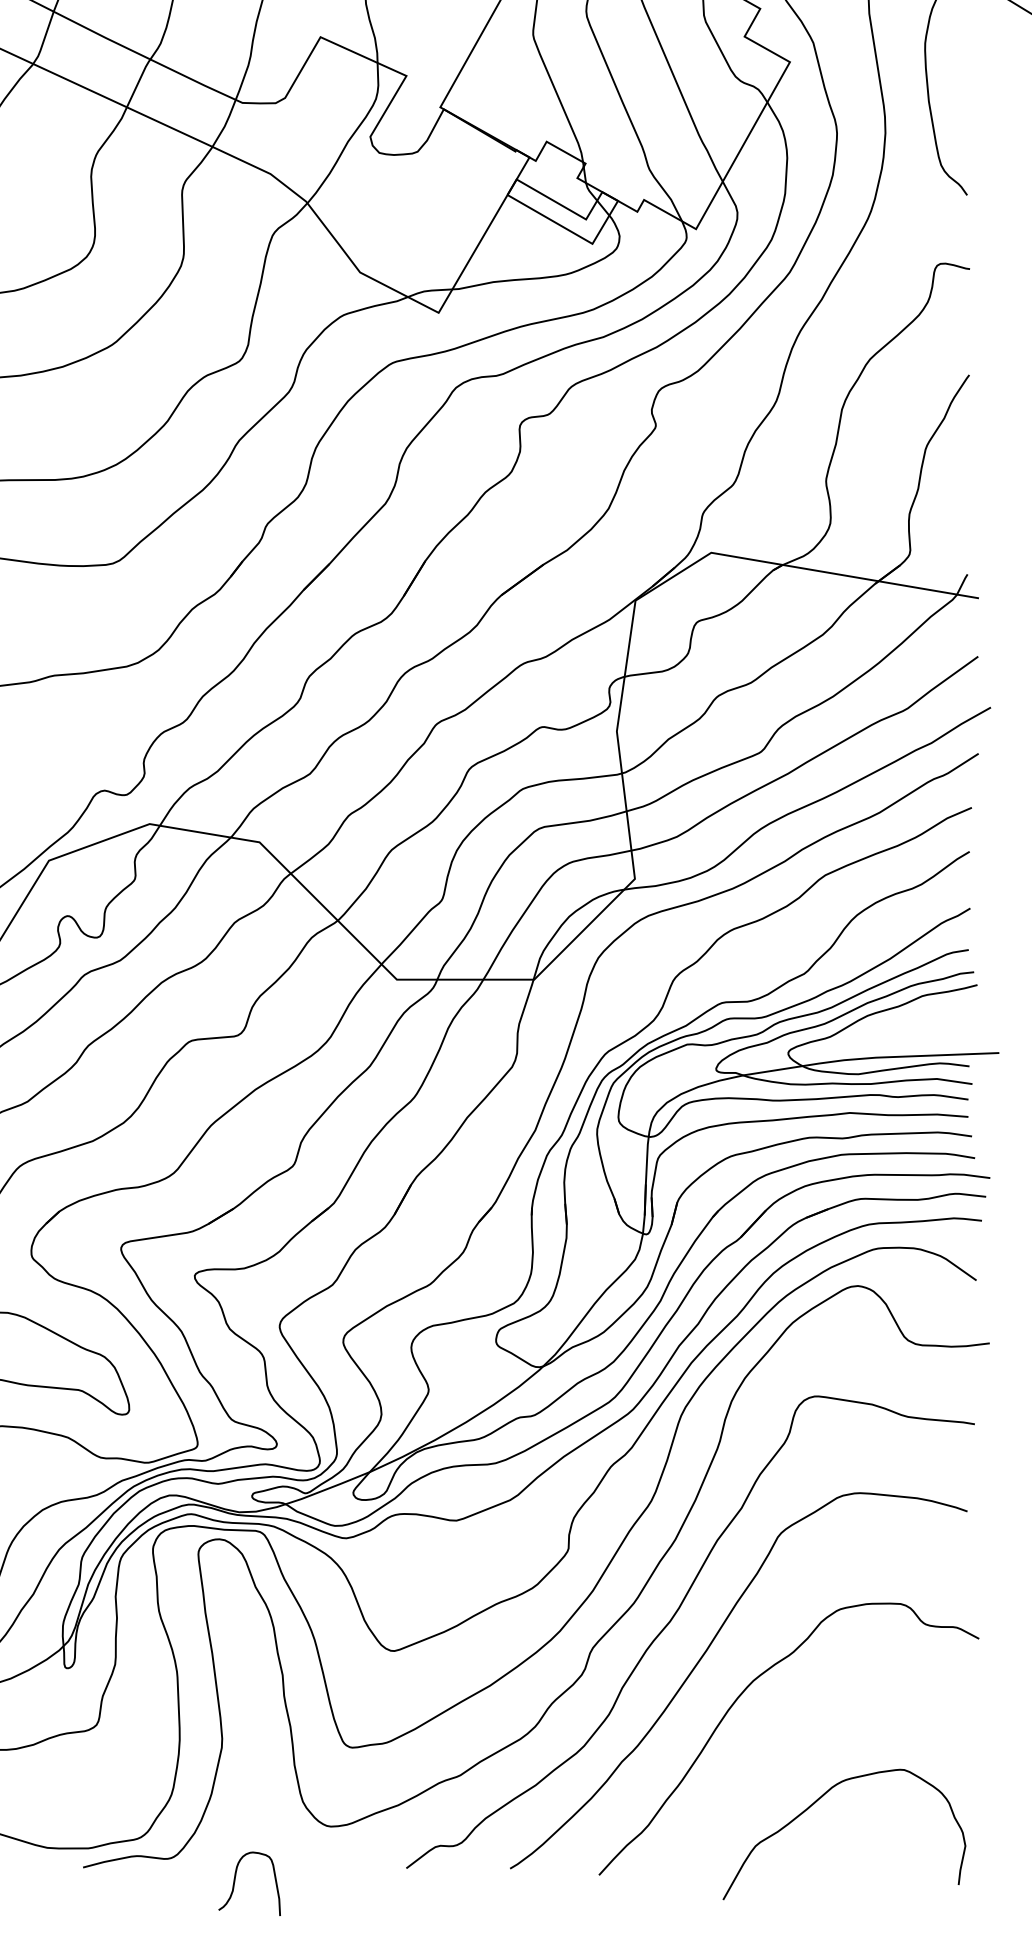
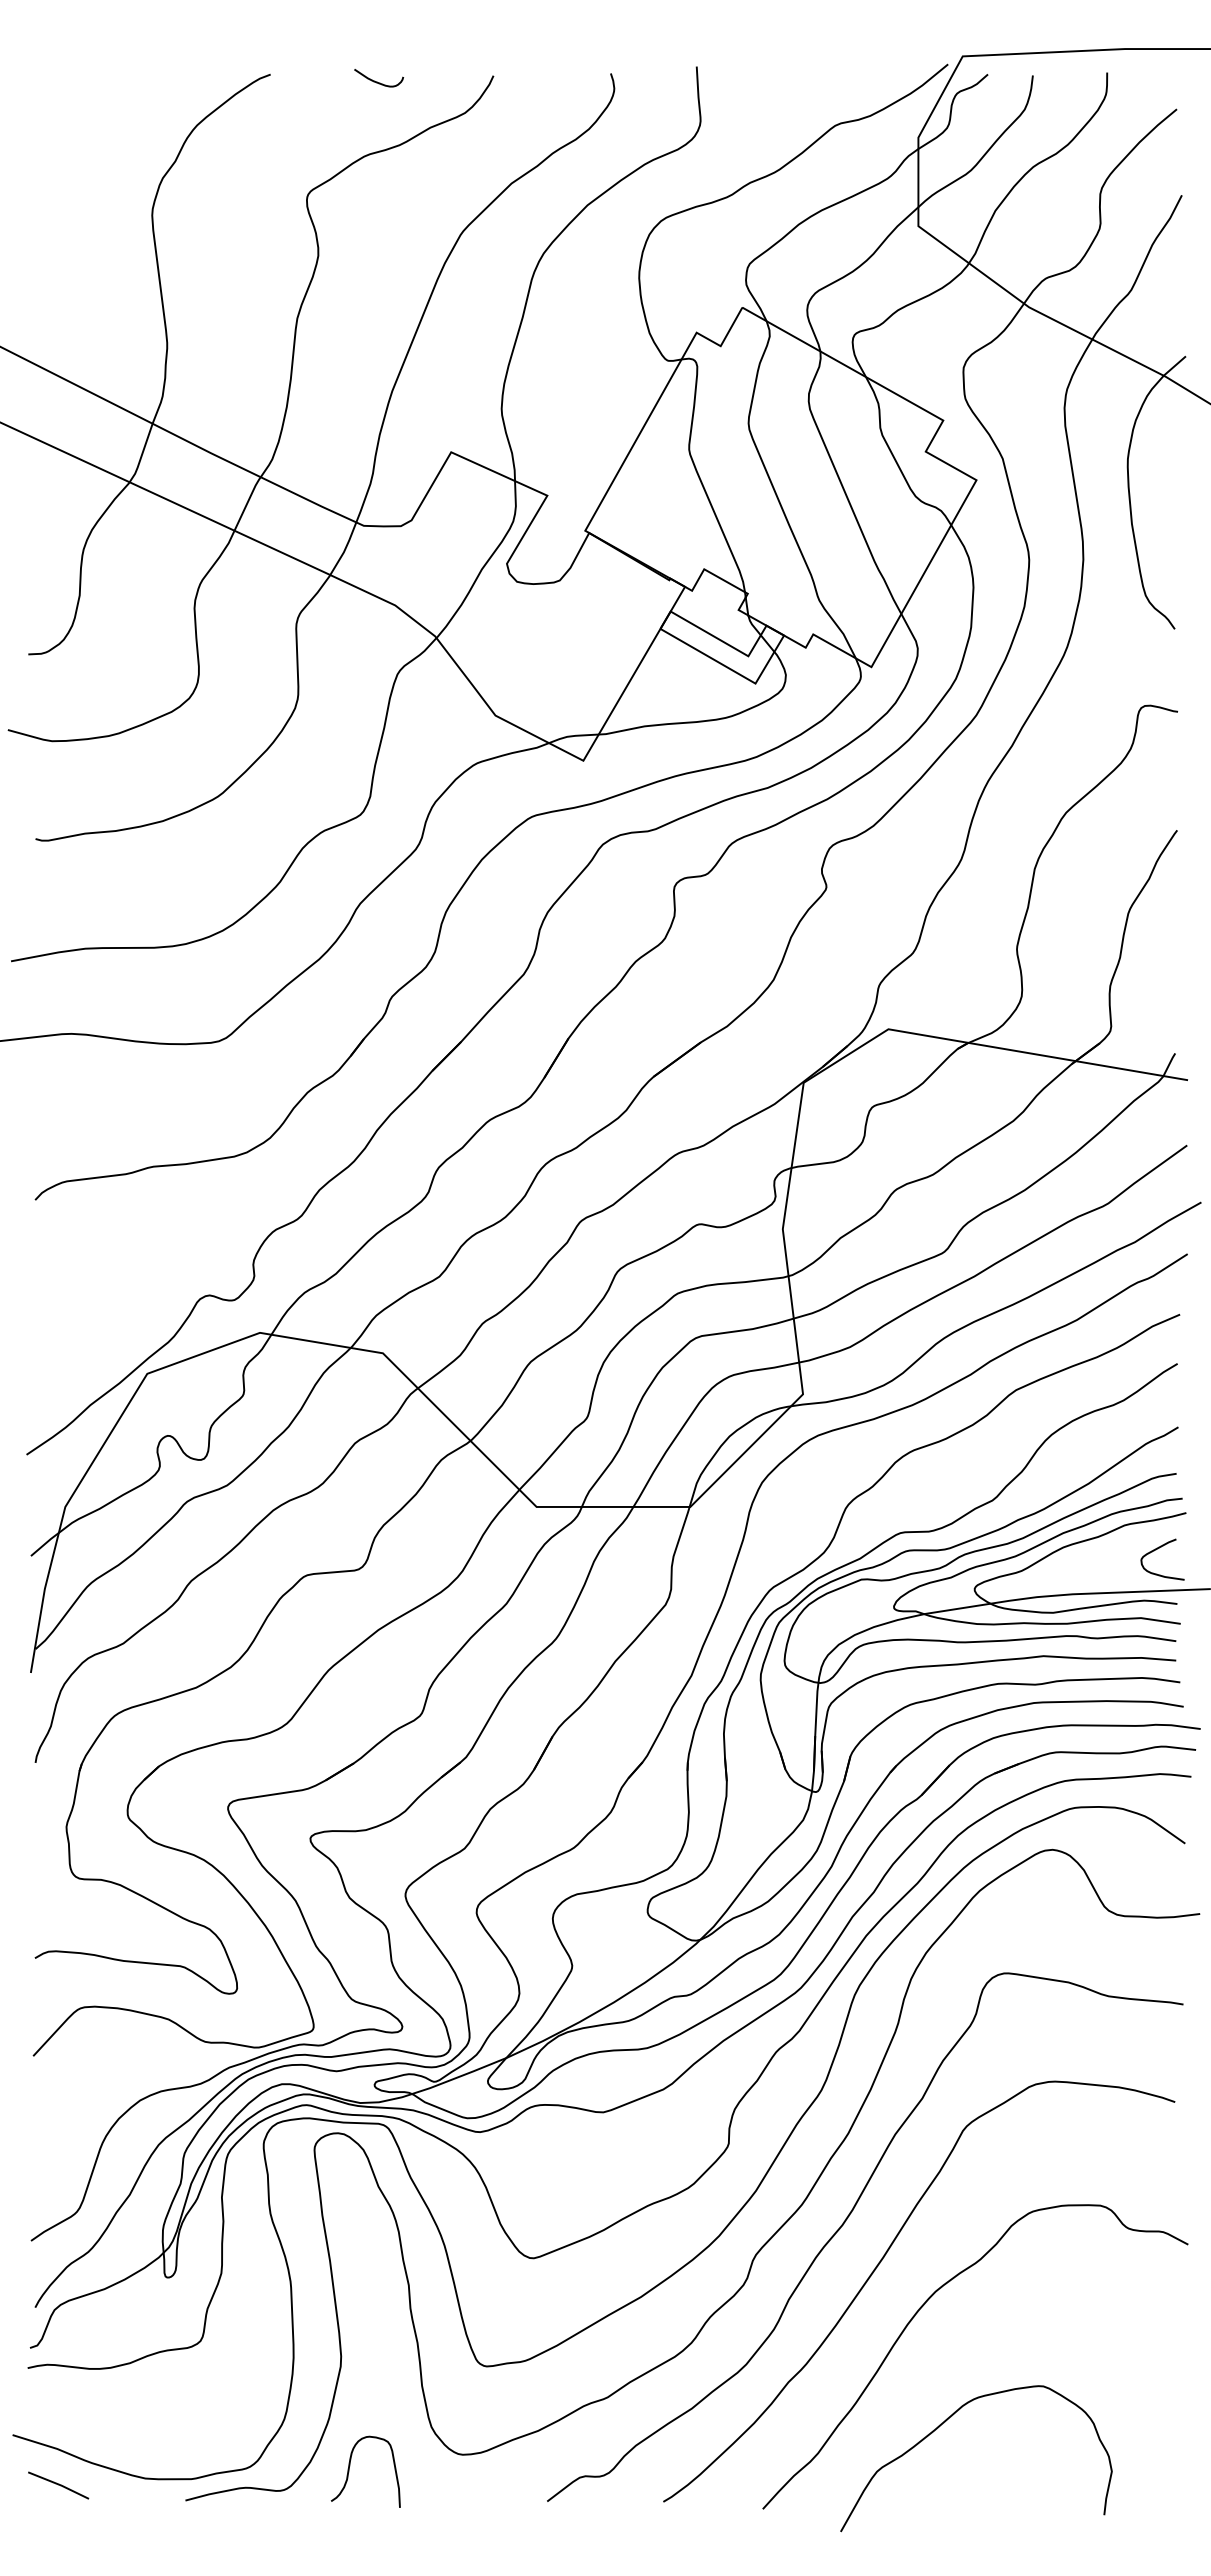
curve: (950, 1018) -> (1156, 1550), added
curve: (816, 1802) -> (945, 2422), moved
curve: (235, 1879) -> (350, 2466), moved

